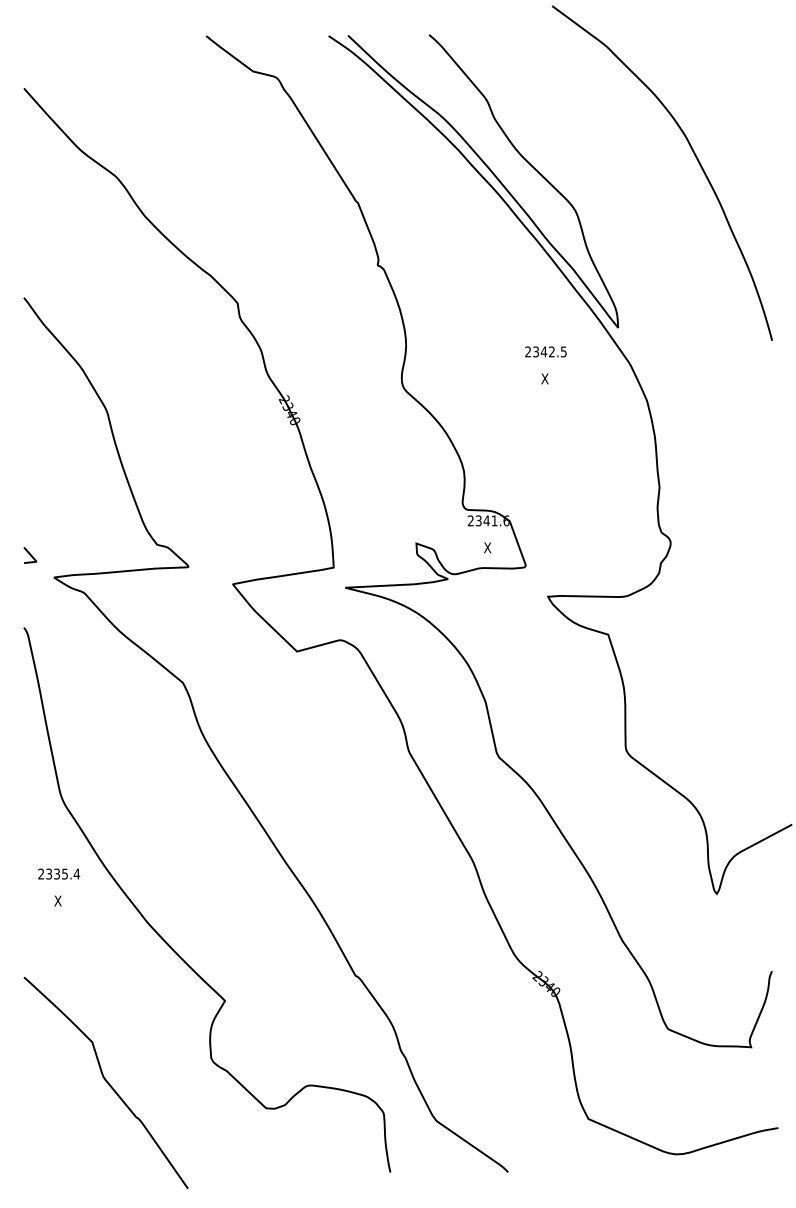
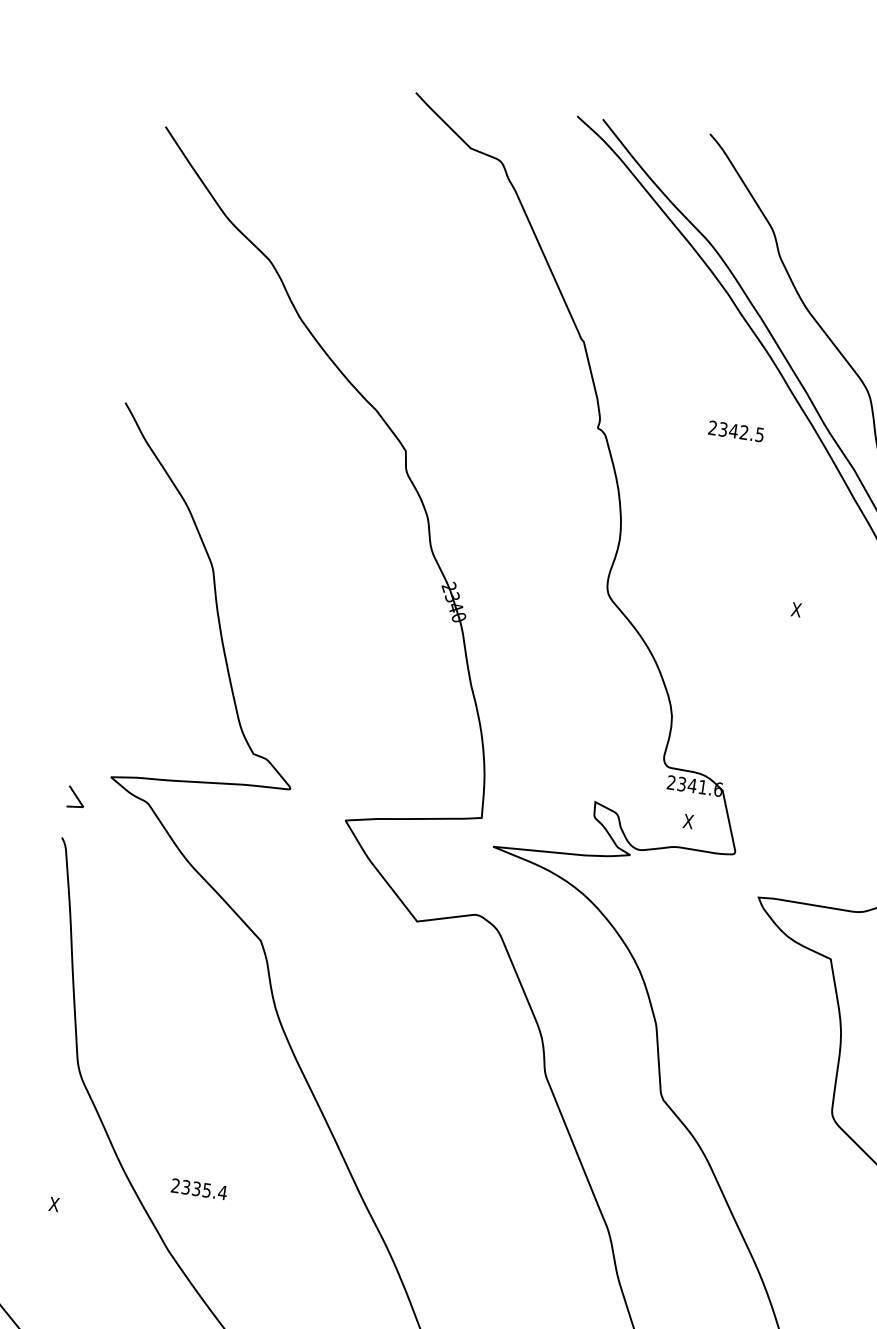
text: (545, 351) -> (735, 430), moved
curve: (30, 555) -> (76, 797), moved
text: (59, 873) -> (199, 1188), moved

